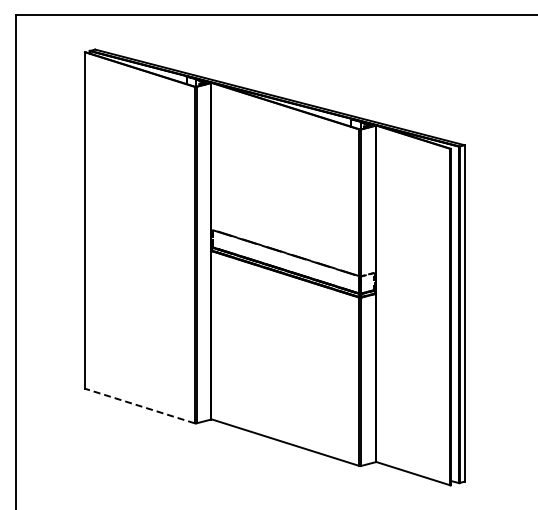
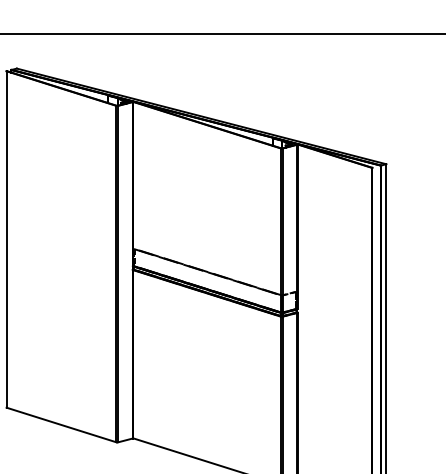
line: (139, 406) -> (61, 425), dashed -> solid

